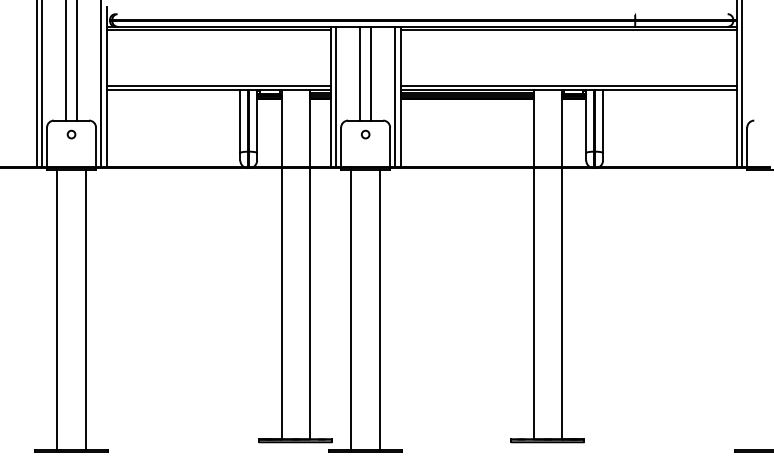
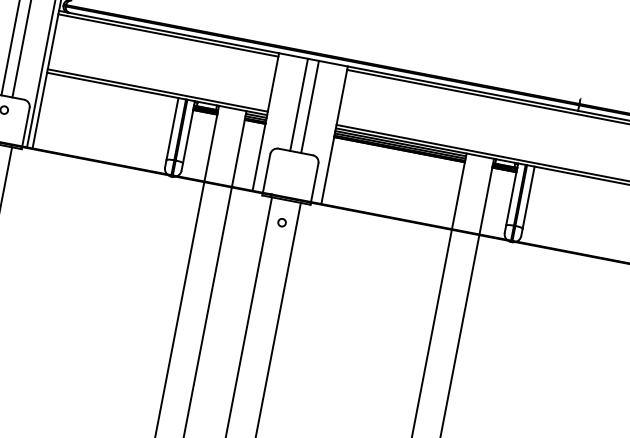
line: (336, 96) -> (271, 122), removed
line: (395, 96) -> (329, 133), removed
circle: (365, 134) -> (281, 222), moved

